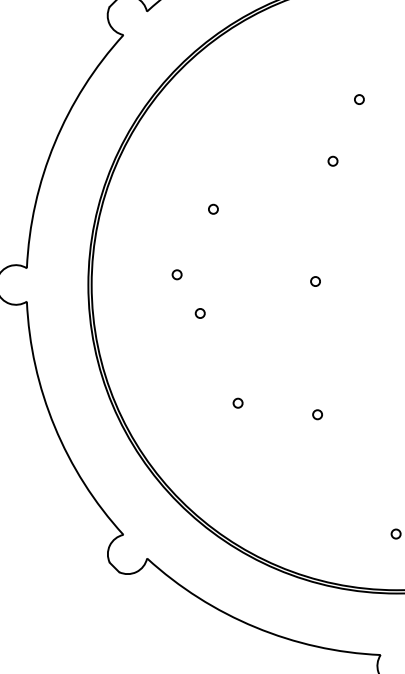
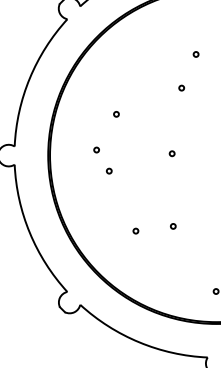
circle: (237, 402) -> (135, 230), moved

